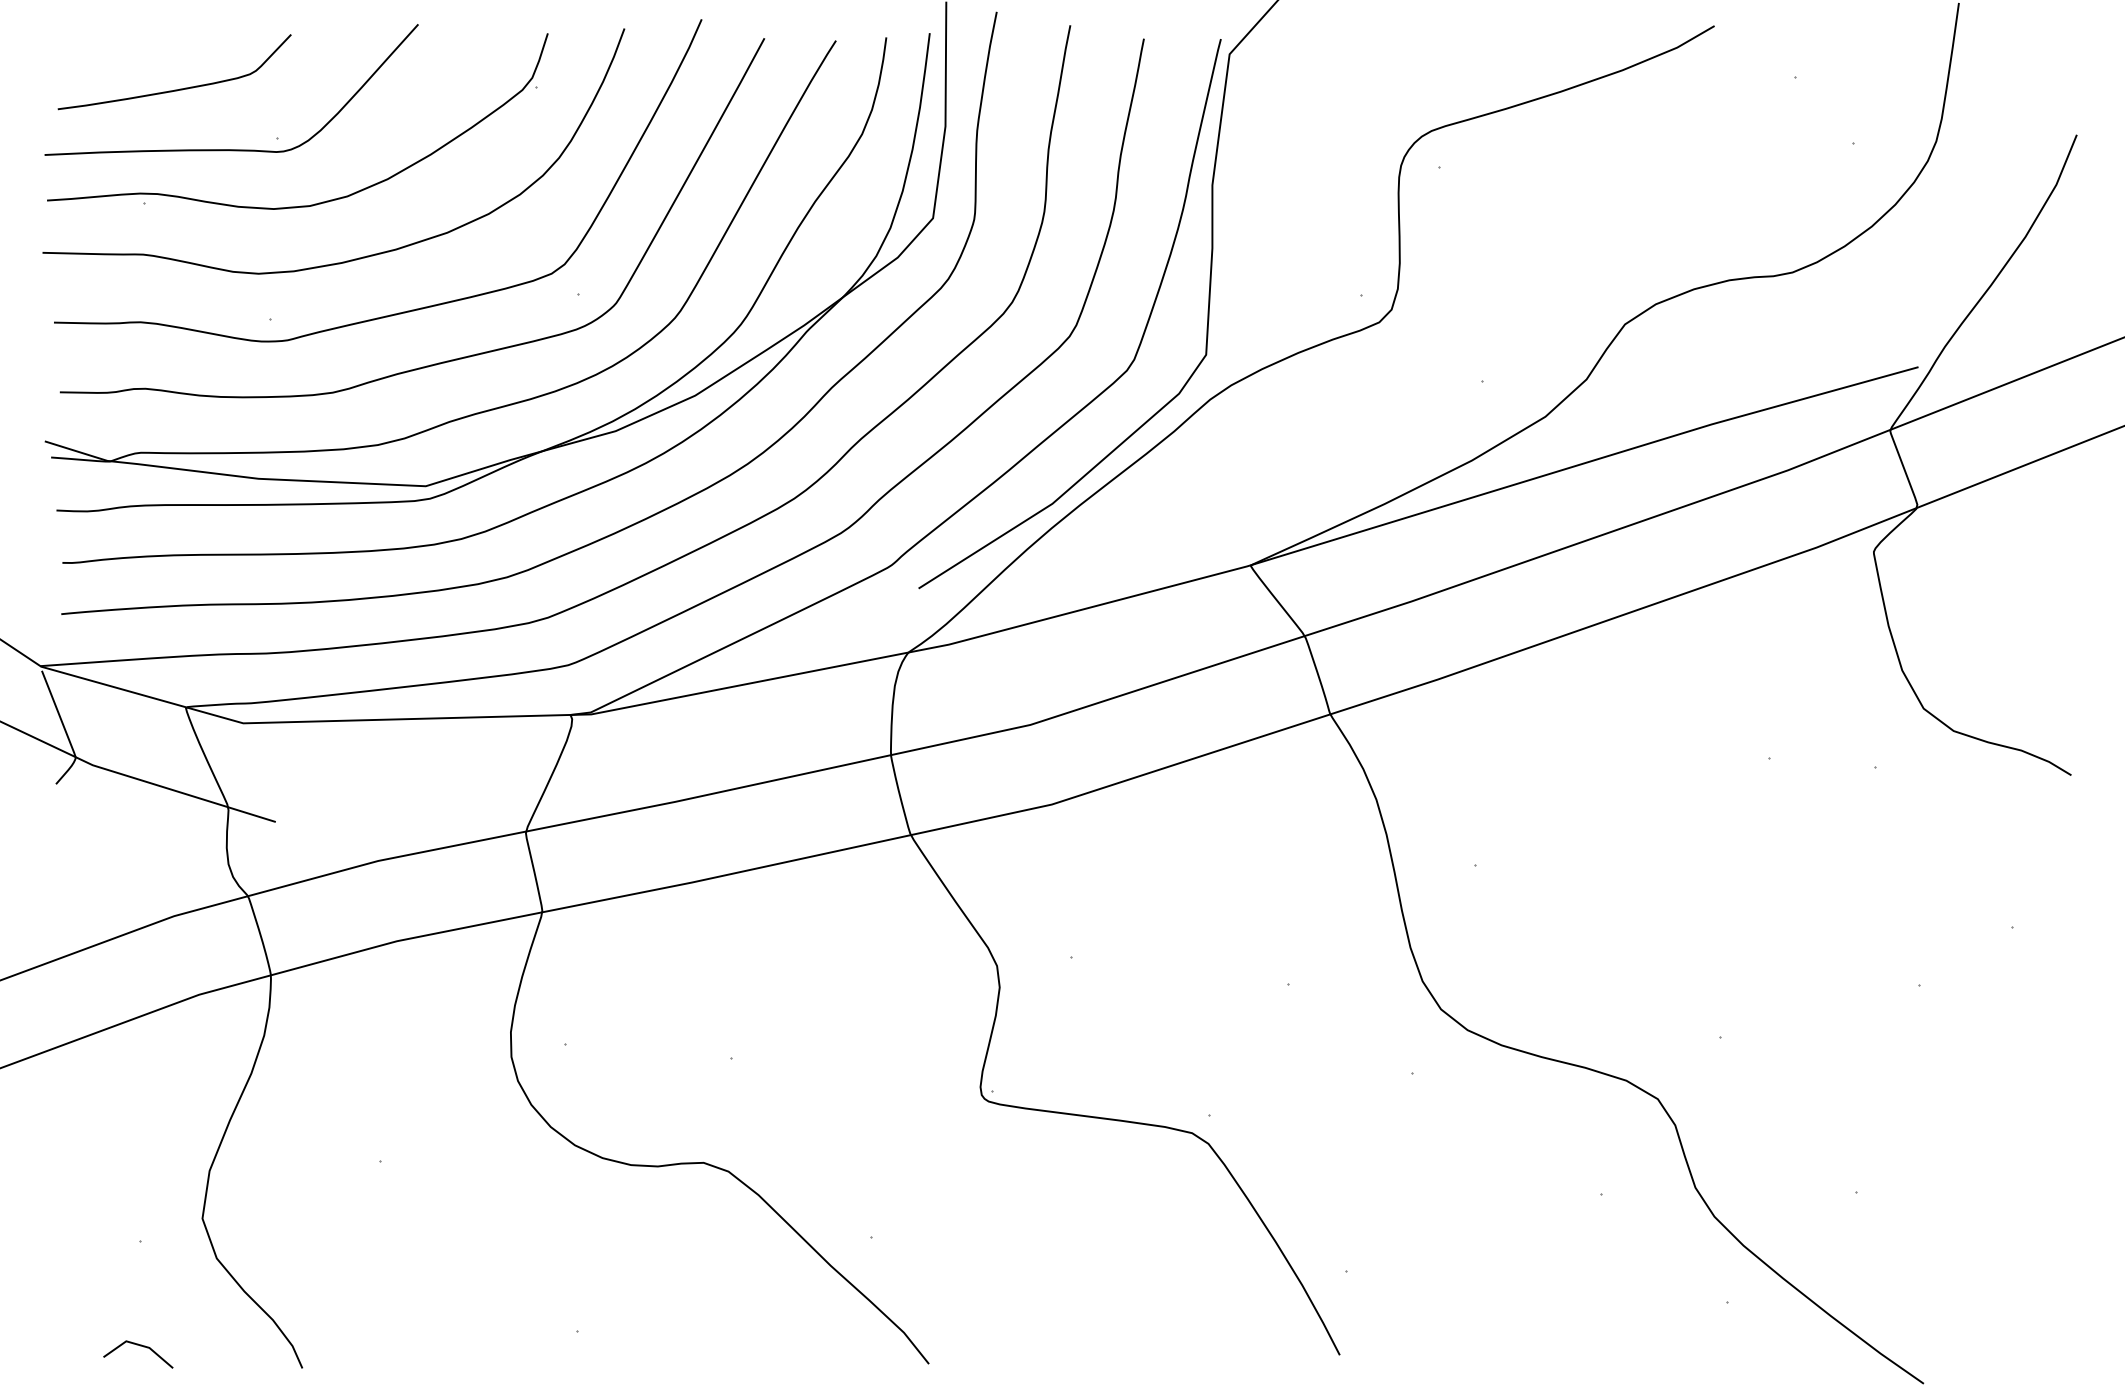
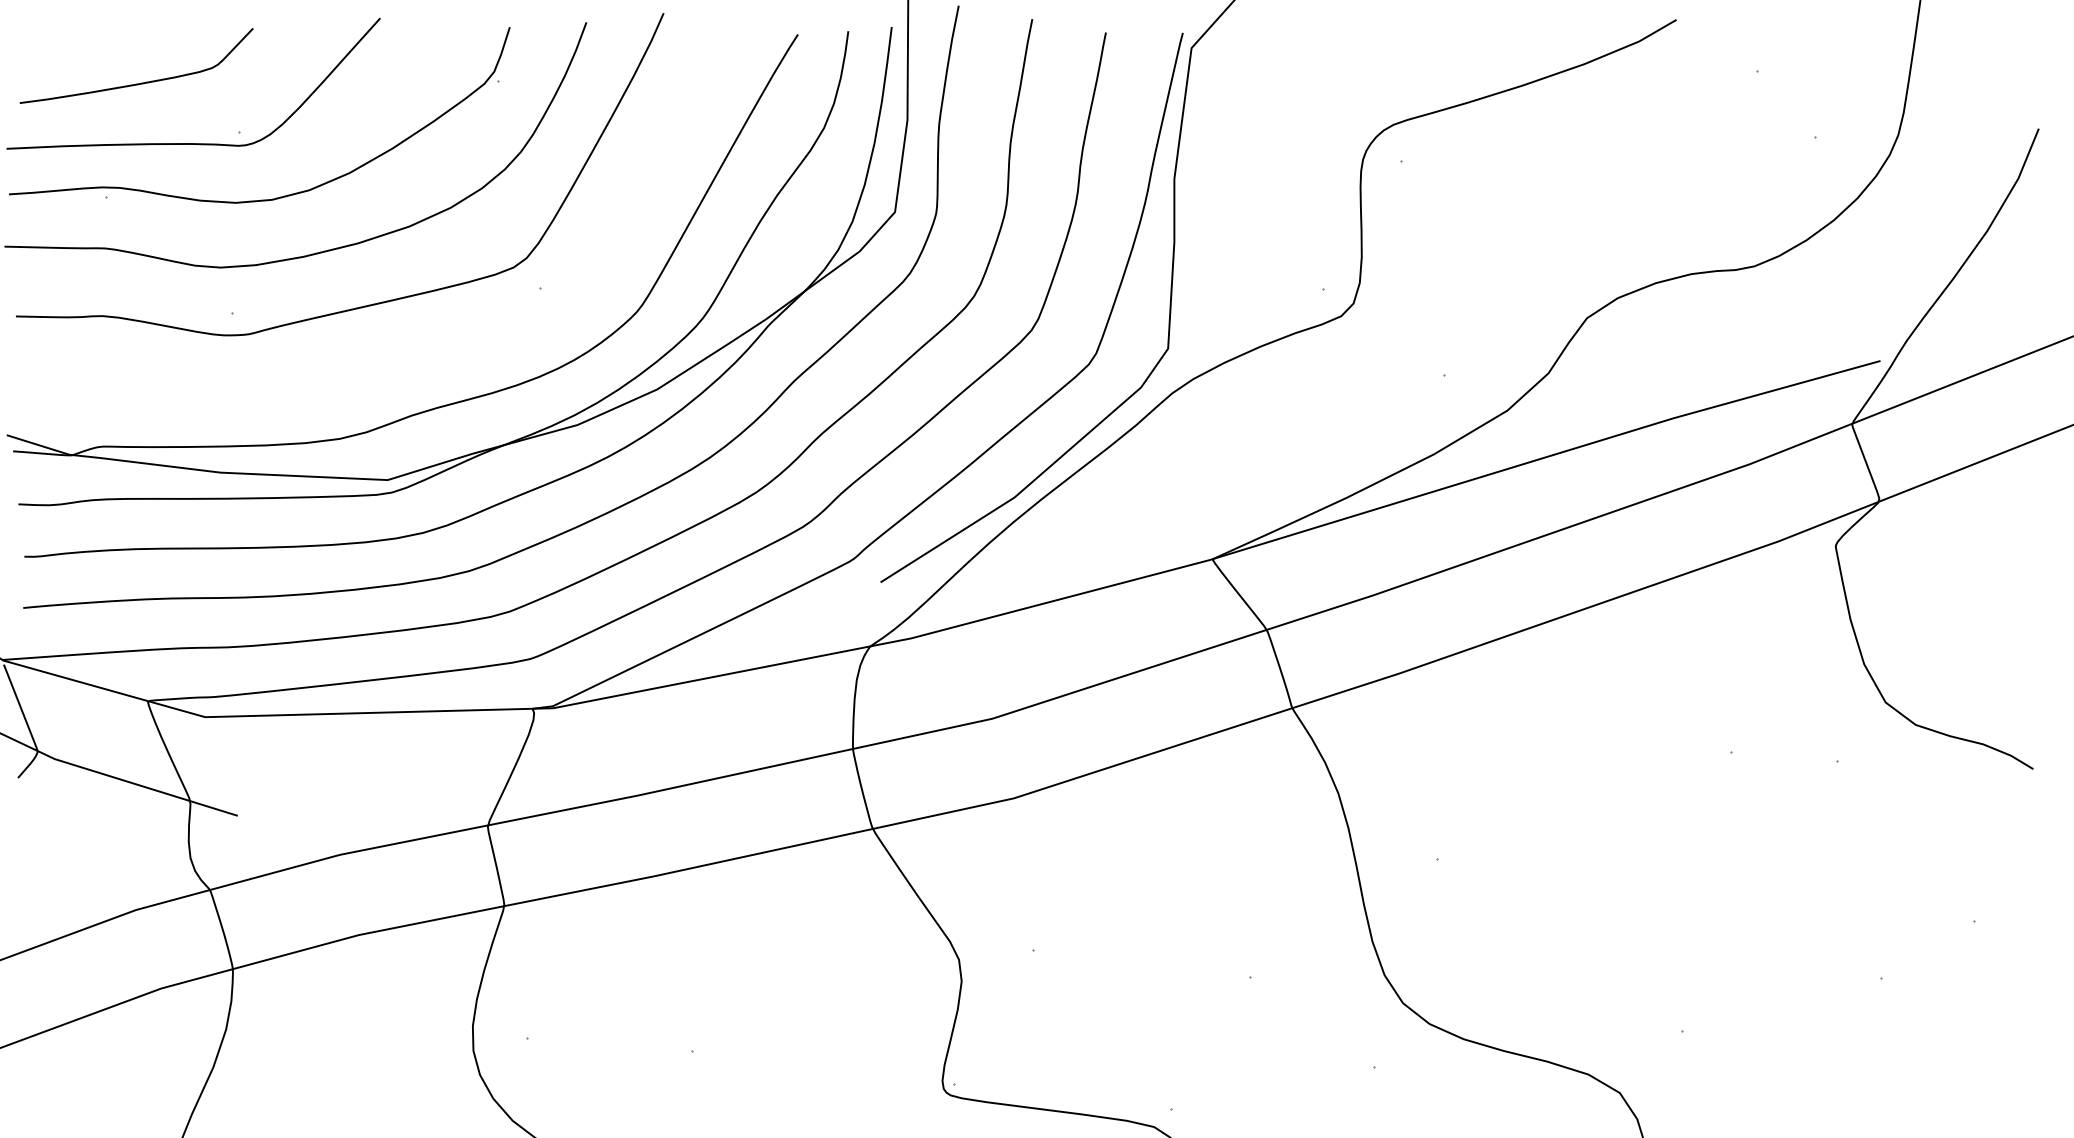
curve: (446, 360) -> (408, 354), removed

